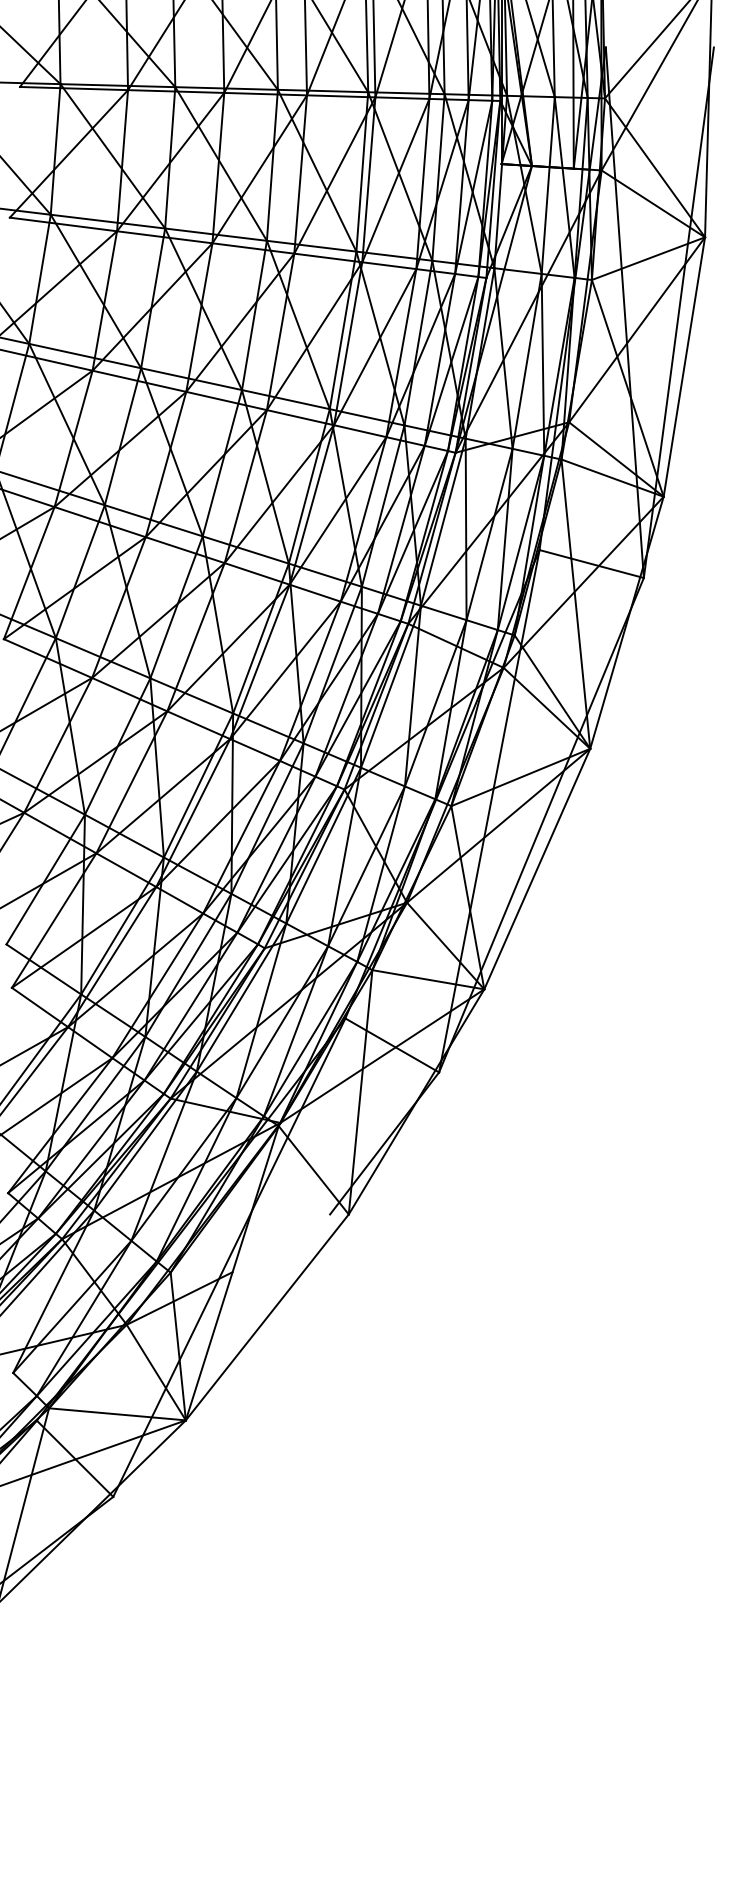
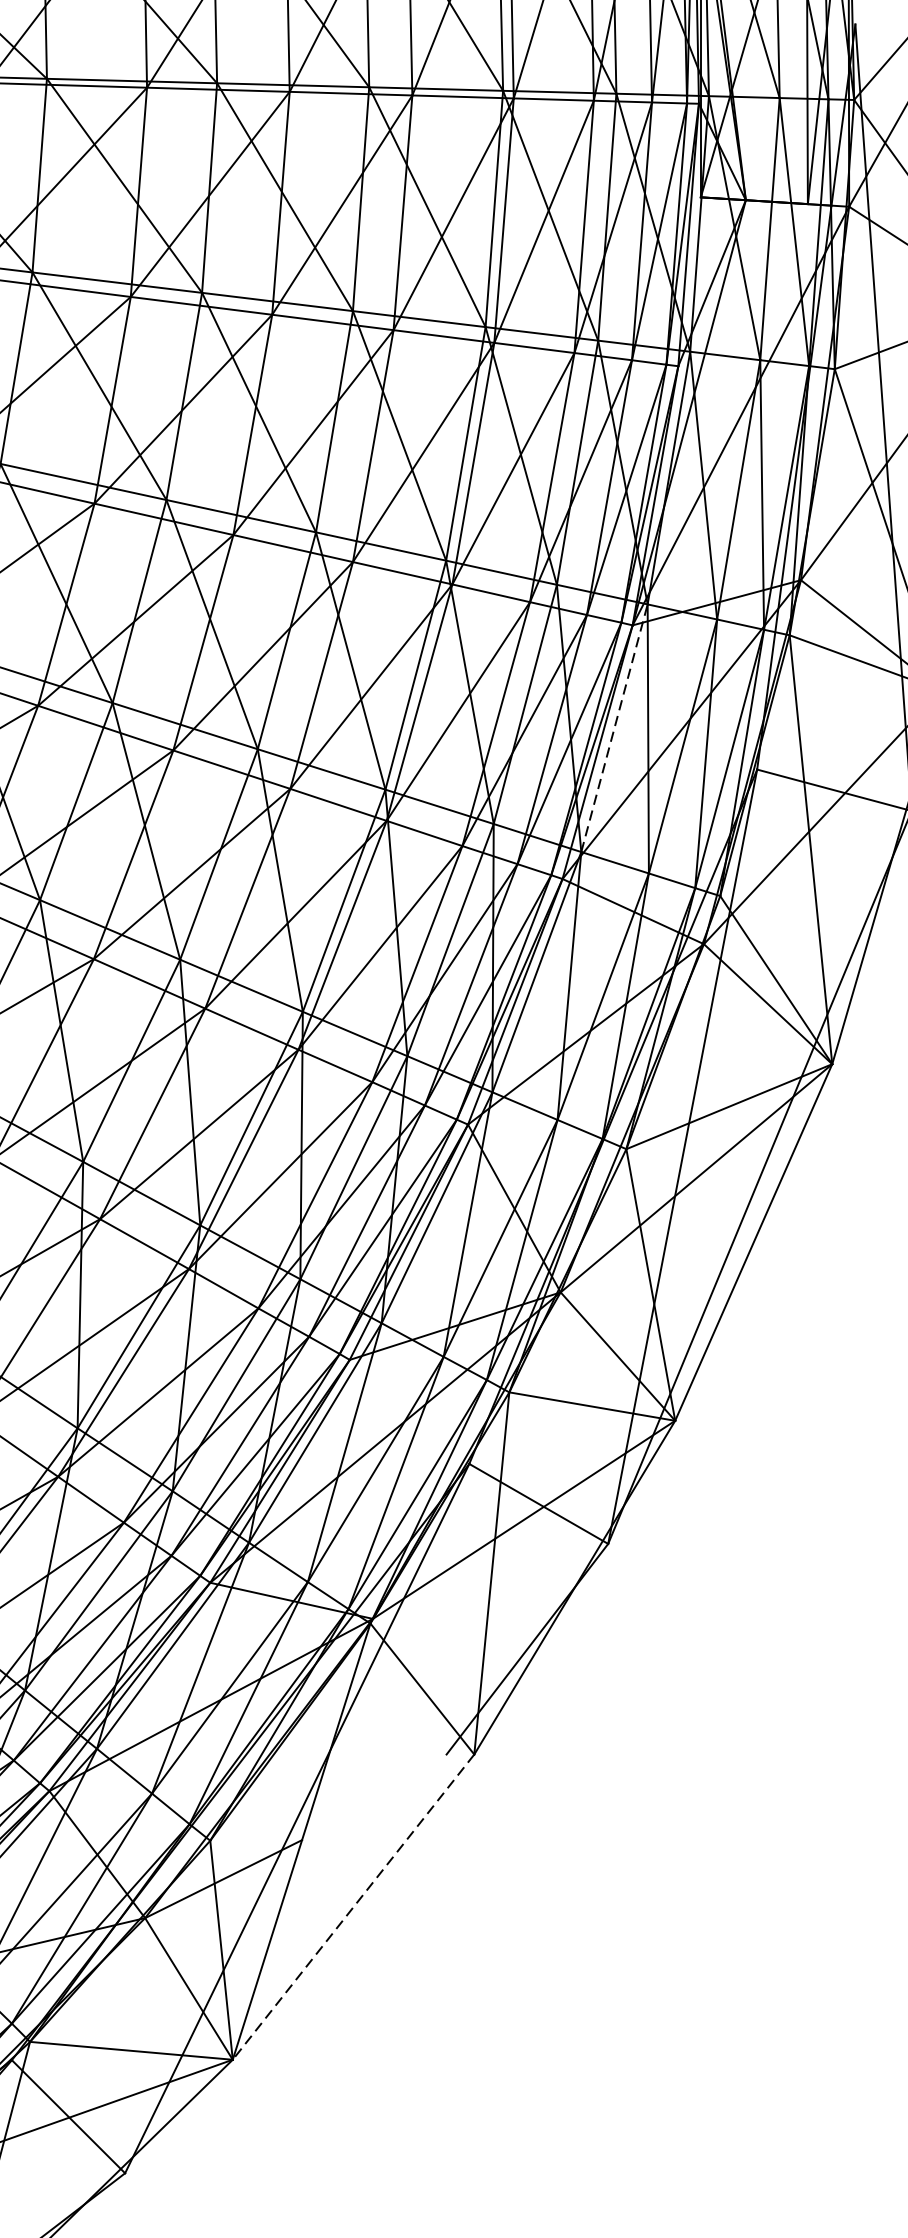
line: (443, 521) -> (614, 727), solid -> dashed
line: (267, 1317) -> (353, 1907), solid -> dashed

